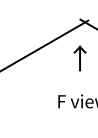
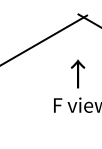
text: (79, 58) -> (77, 74), moved

